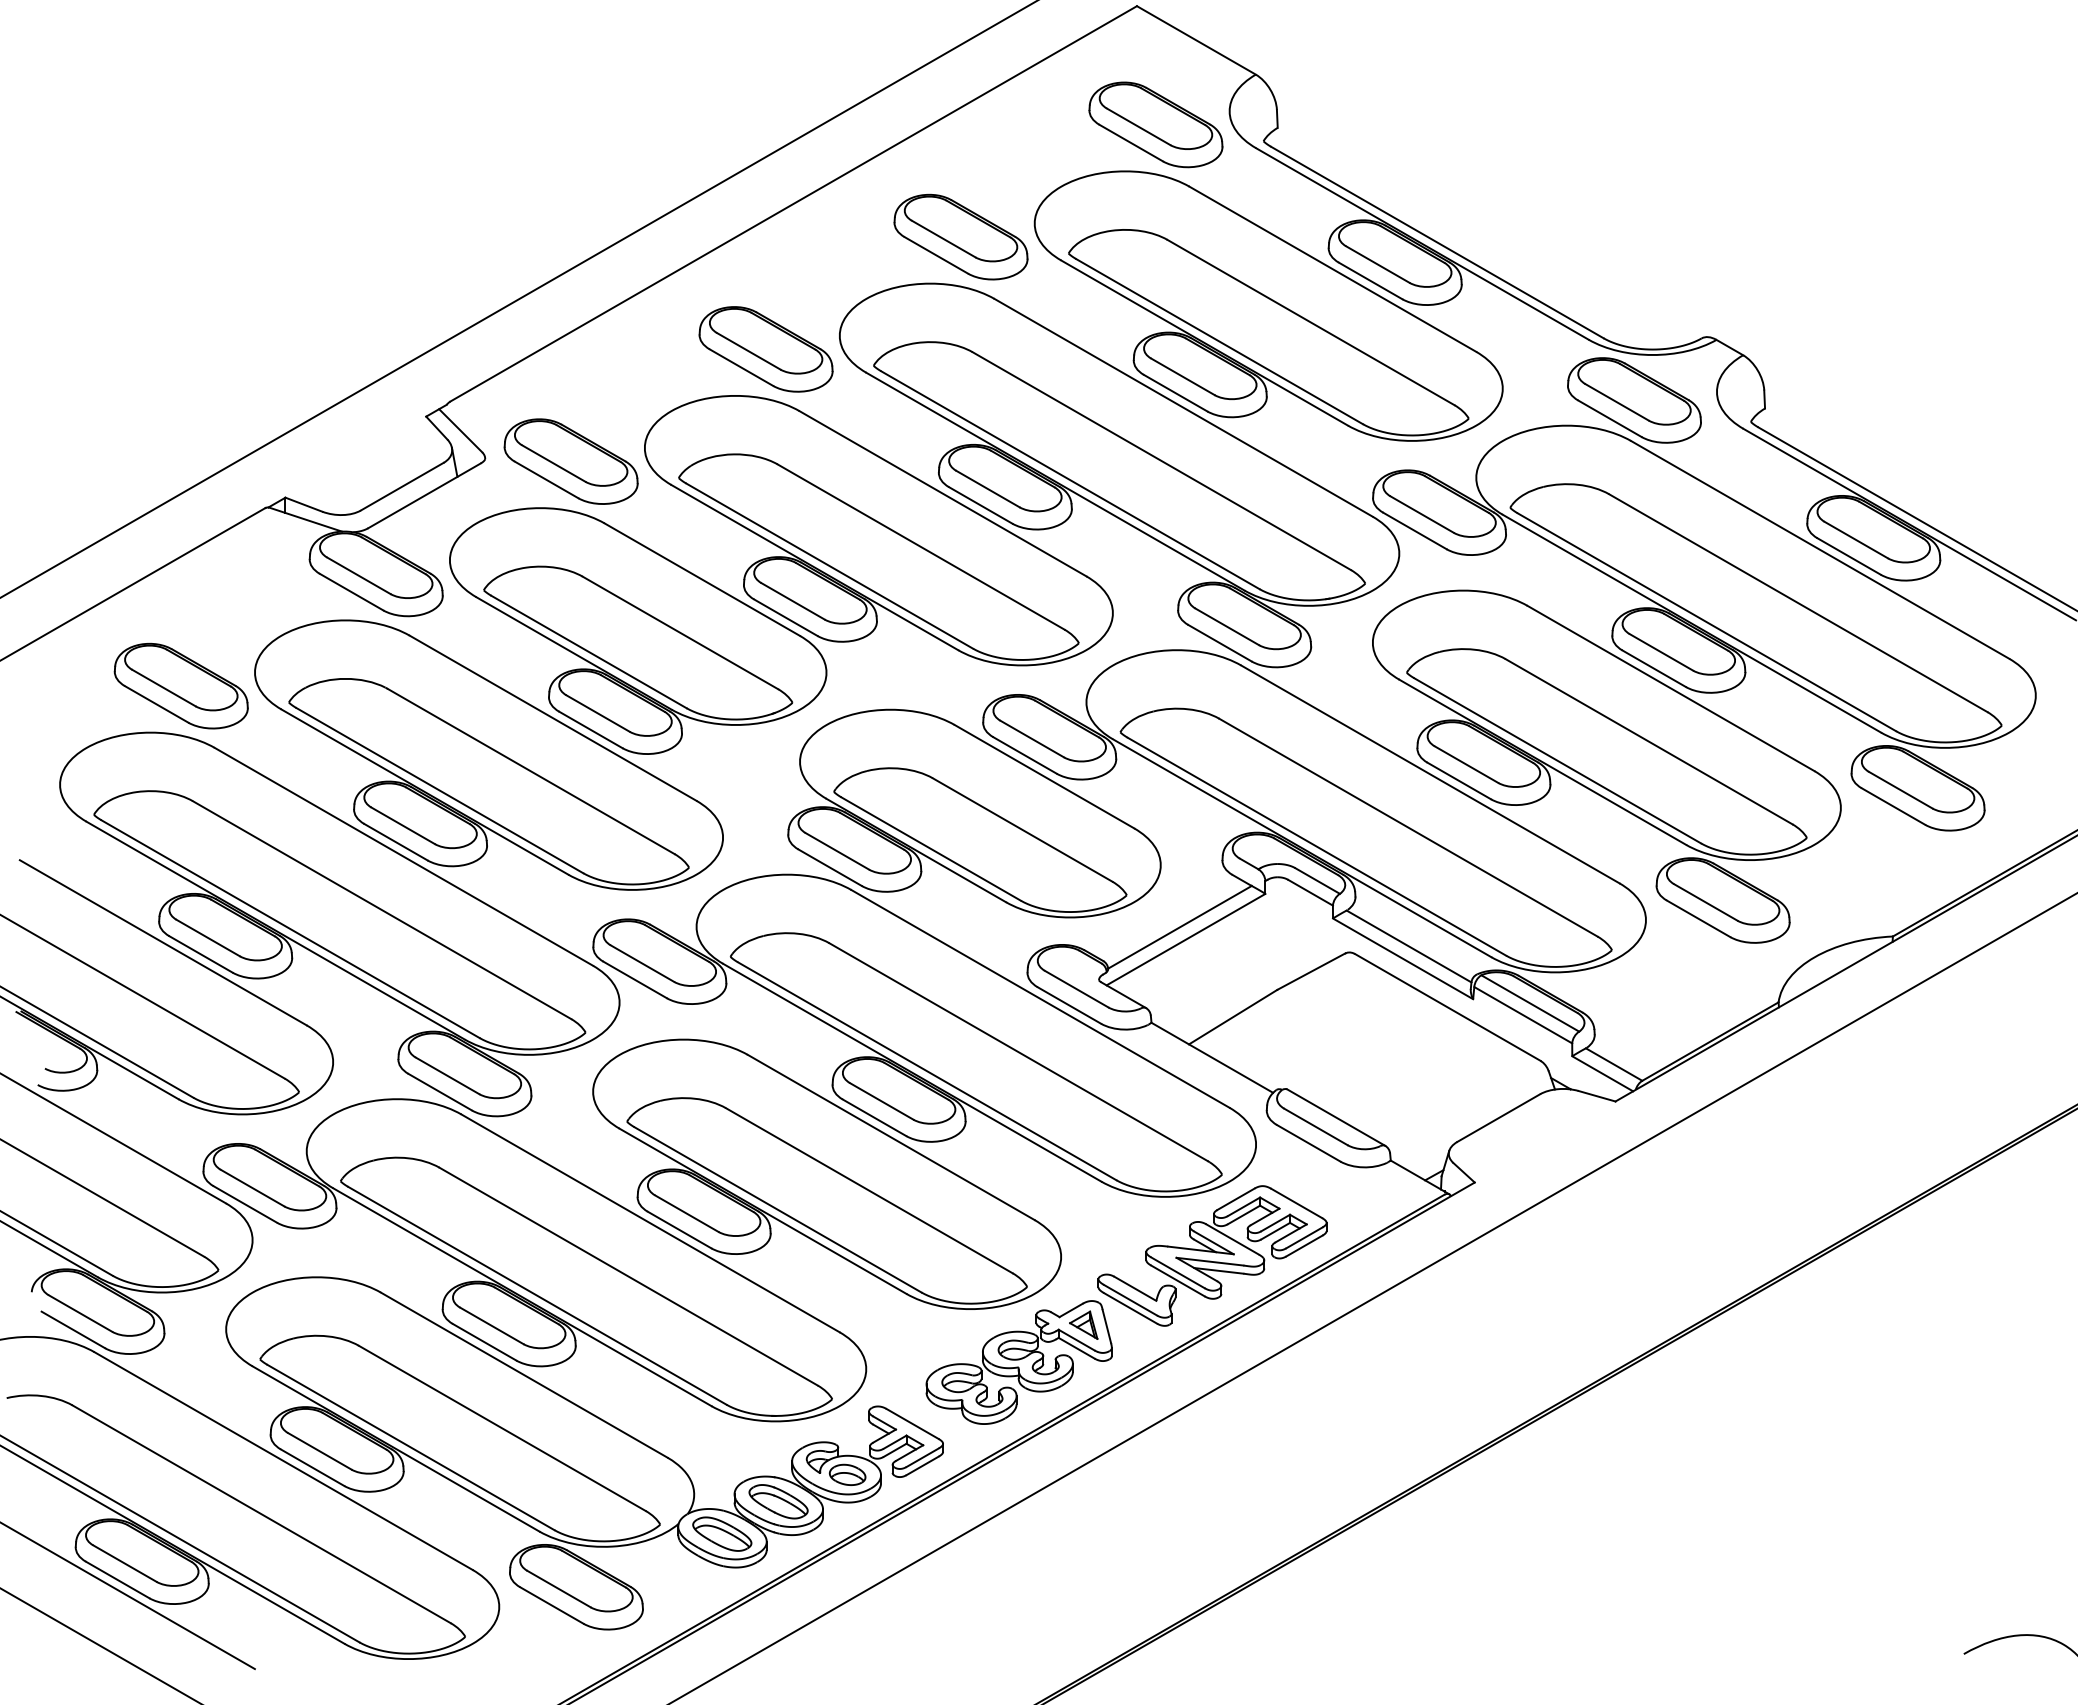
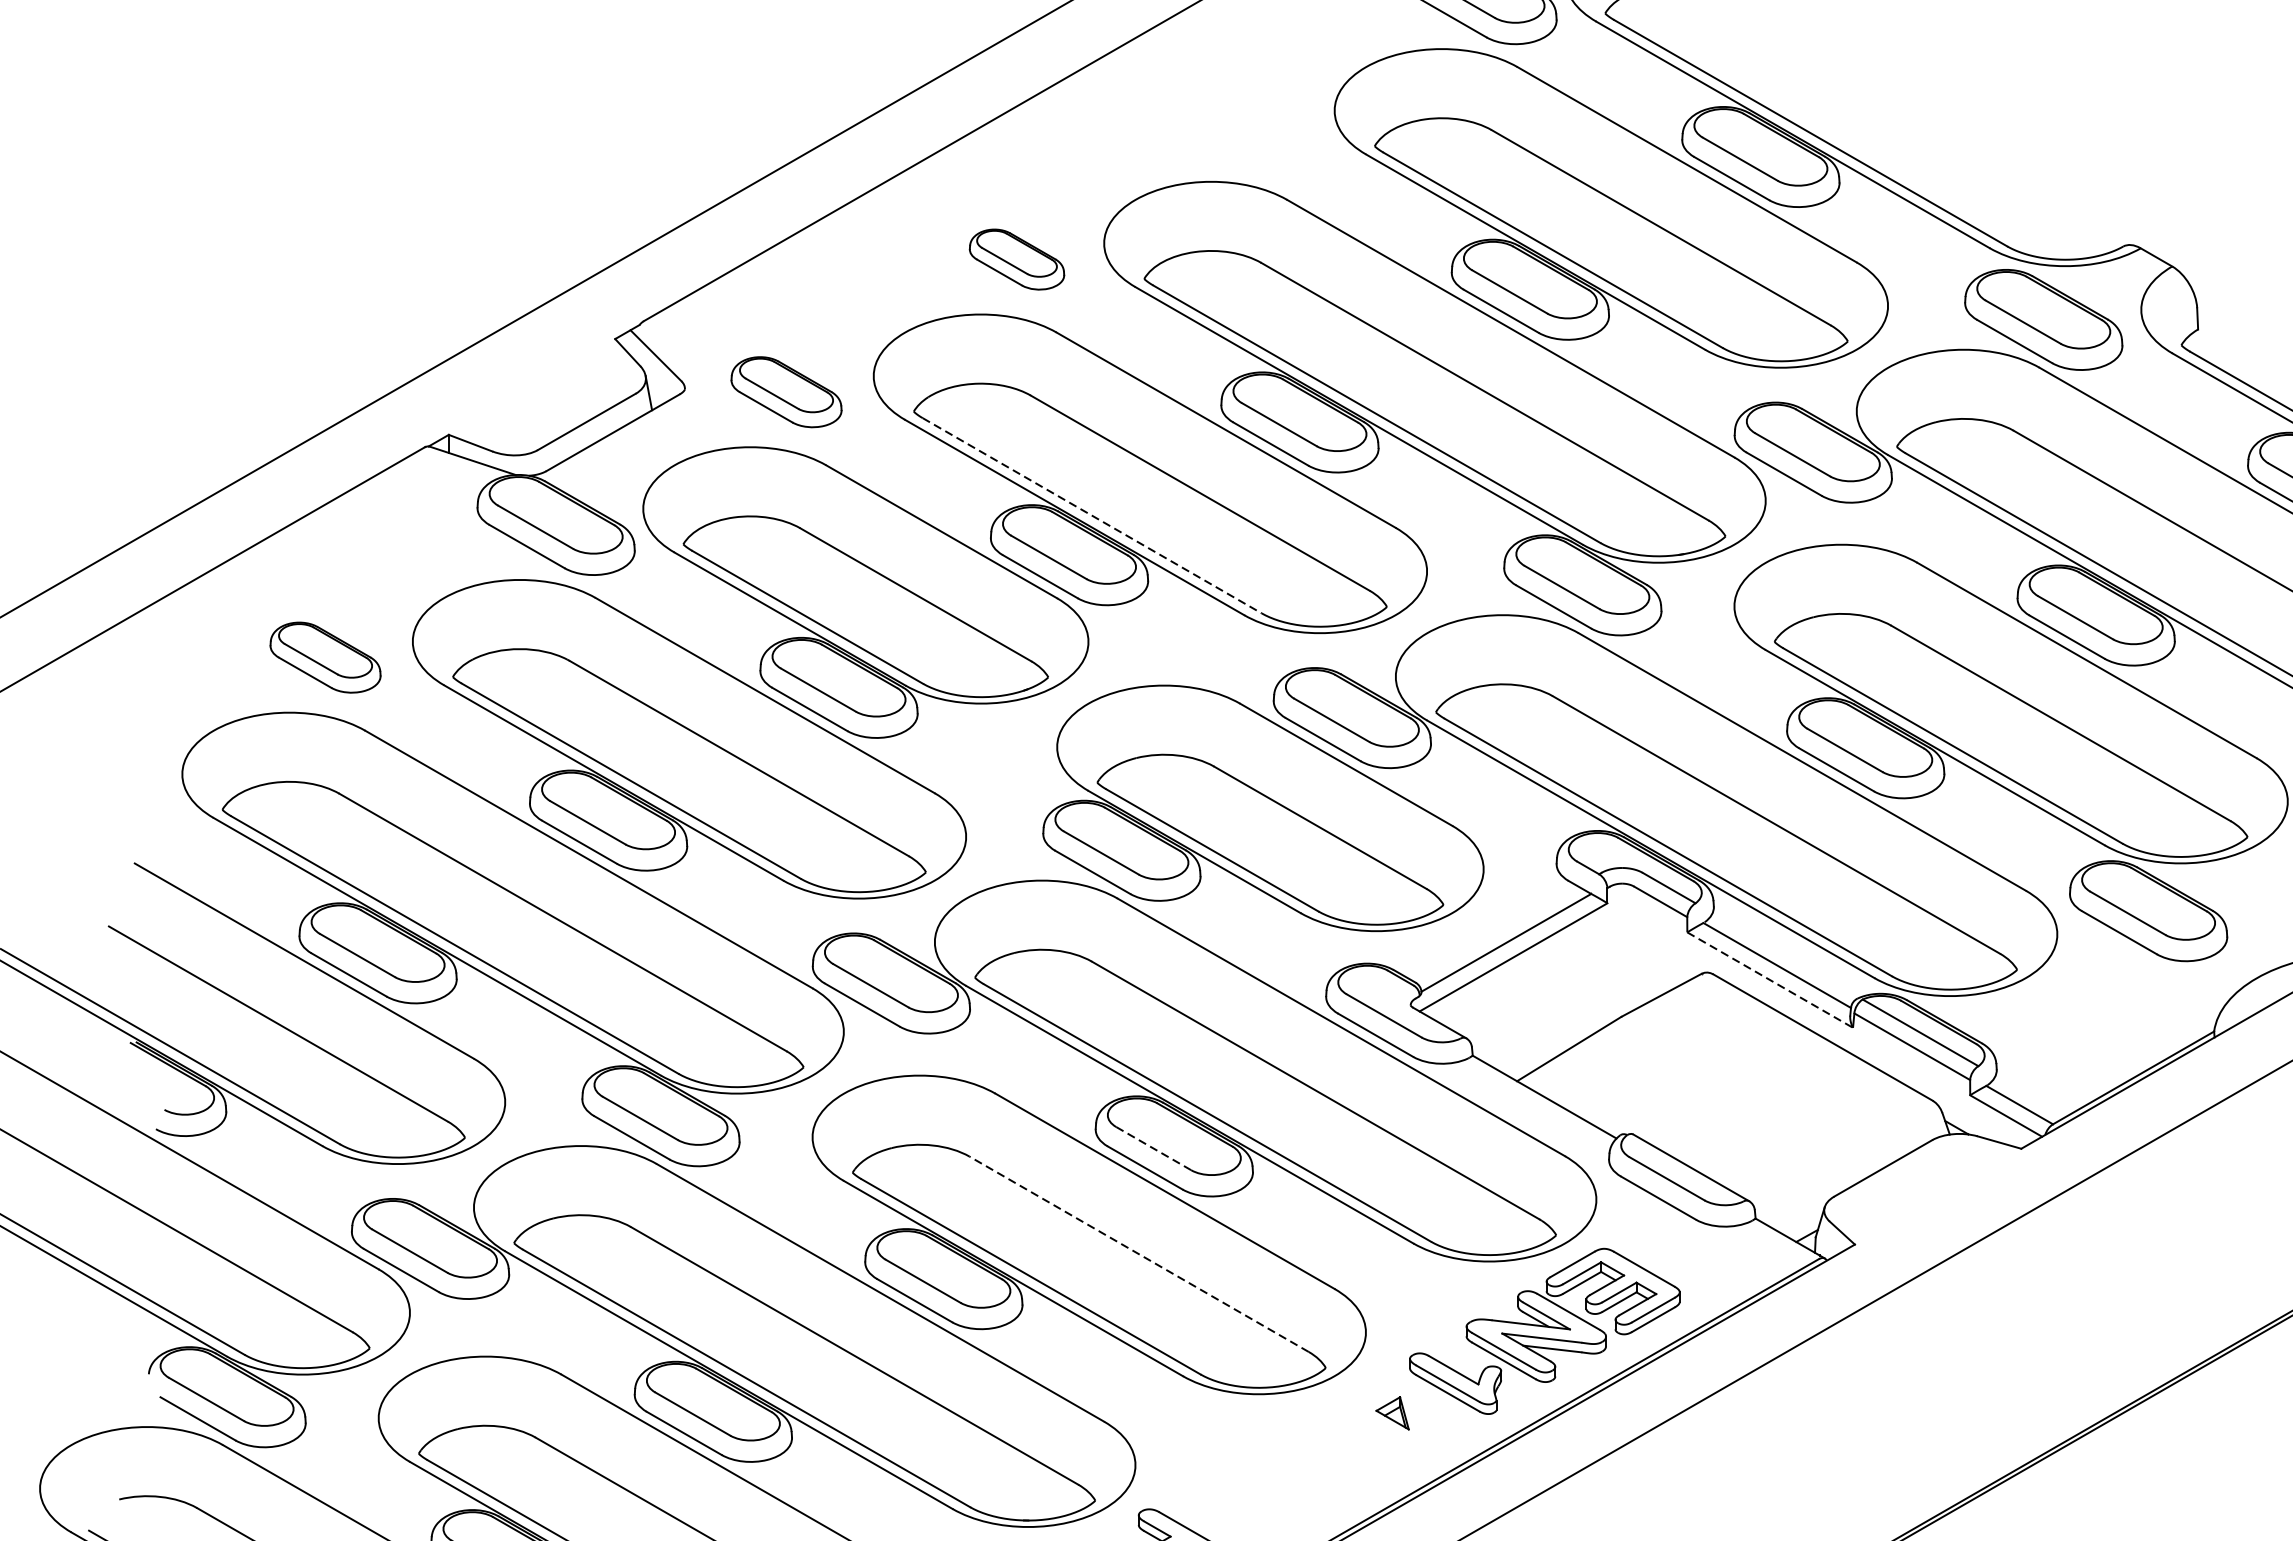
part: (960, 236) -> (1246, 126), removed
part: (765, 349) -> (1016, 259), size x0.6
part: (570, 461) -> (785, 392), size x0.7
line: (830, 566) -> (1093, 516), solid -> dashed
part: (180, 685) -> (324, 656), size x0.7
line: (1403, 958) -> (1770, 979), solid -> dashed
line: (881, 1101) -> (1153, 1148), solid -> dashed
line: (868, 1190) -> (1138, 1253), solid -> dashed
part: (1018, 1362) -> (1315, 1457), removed

